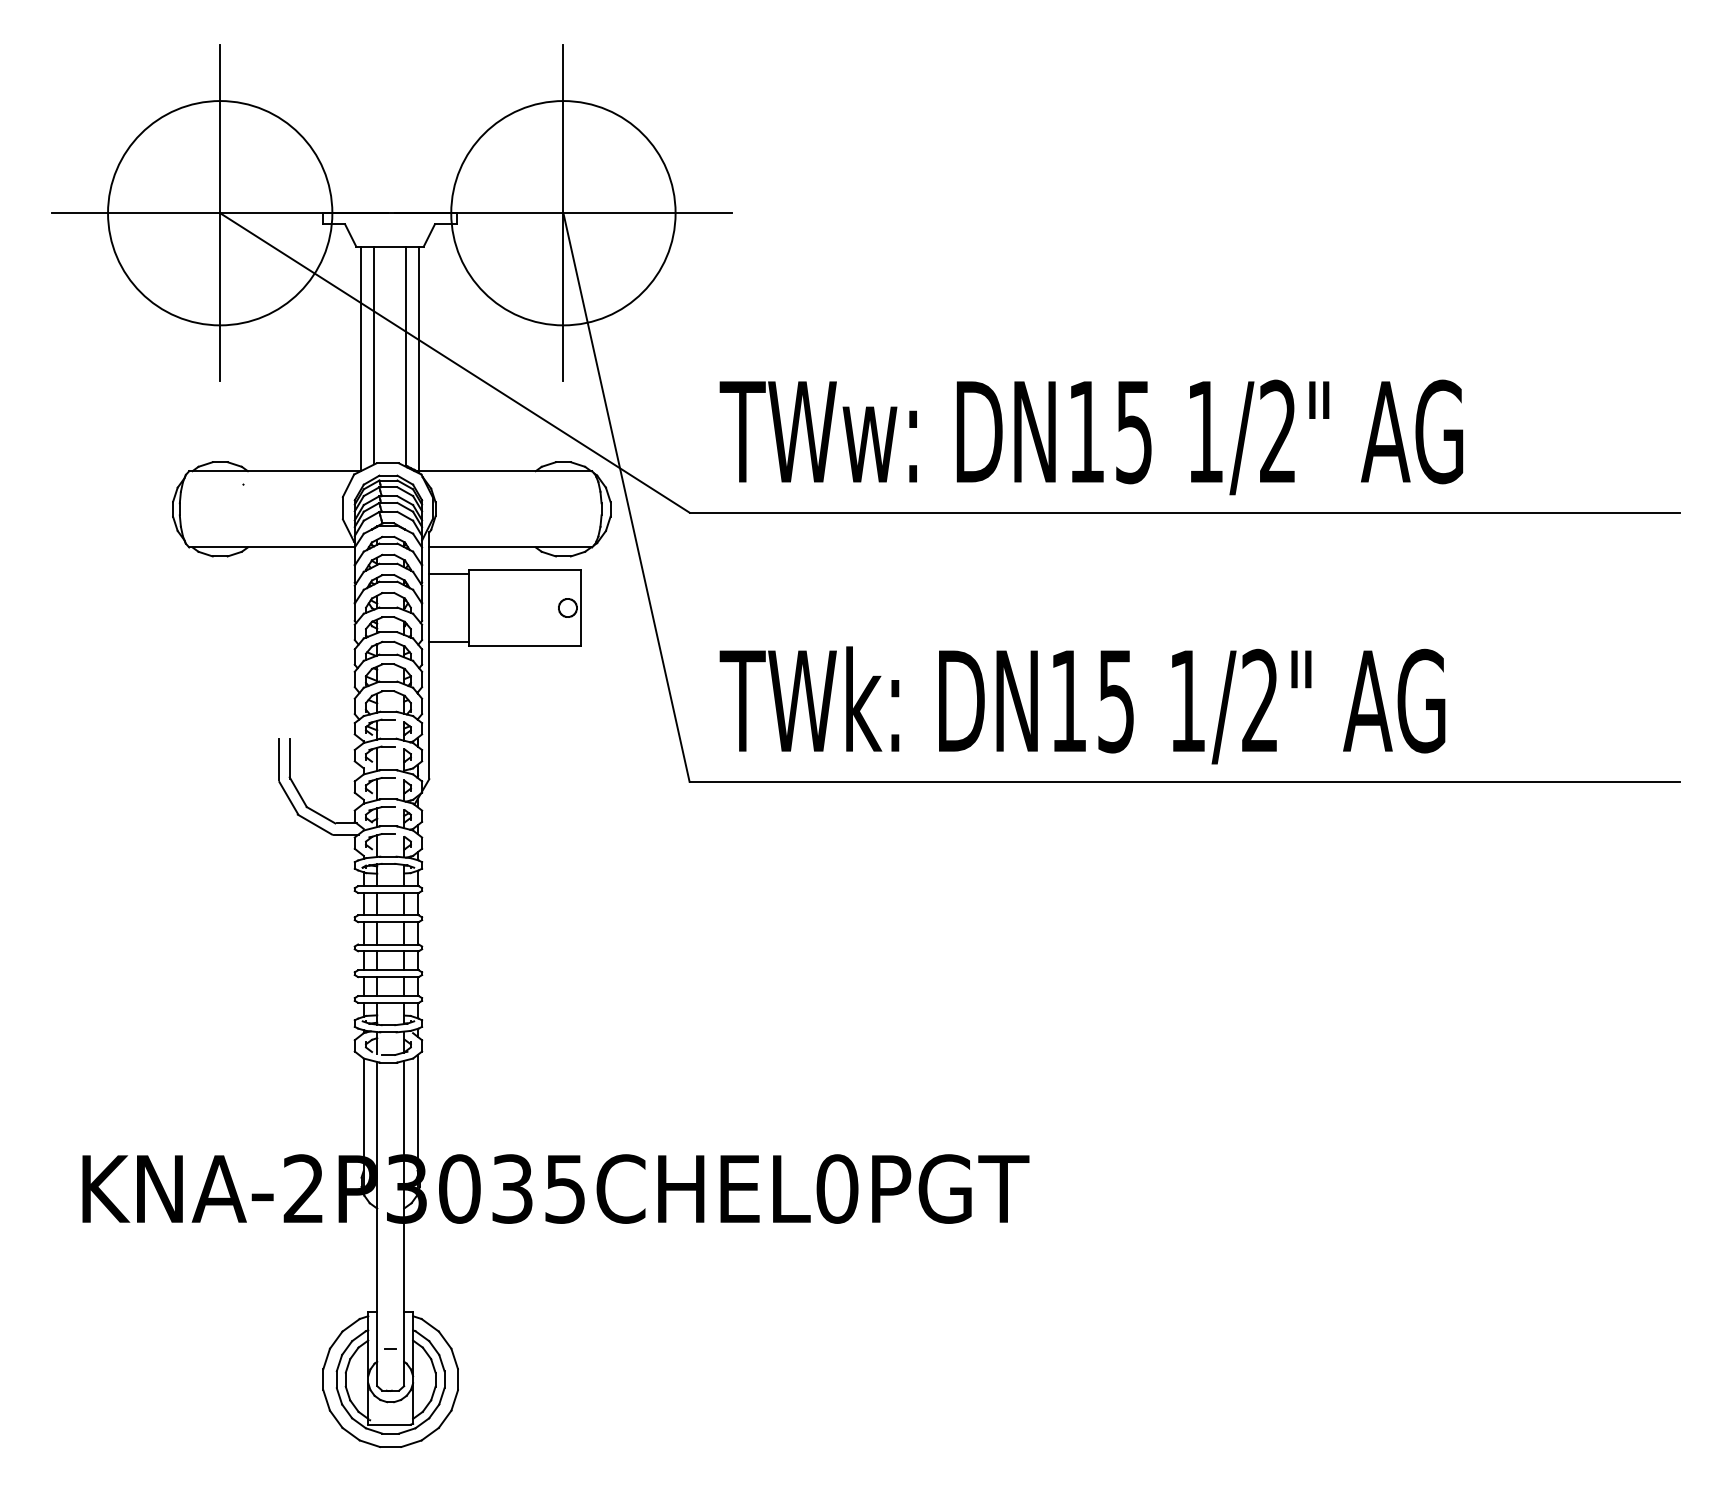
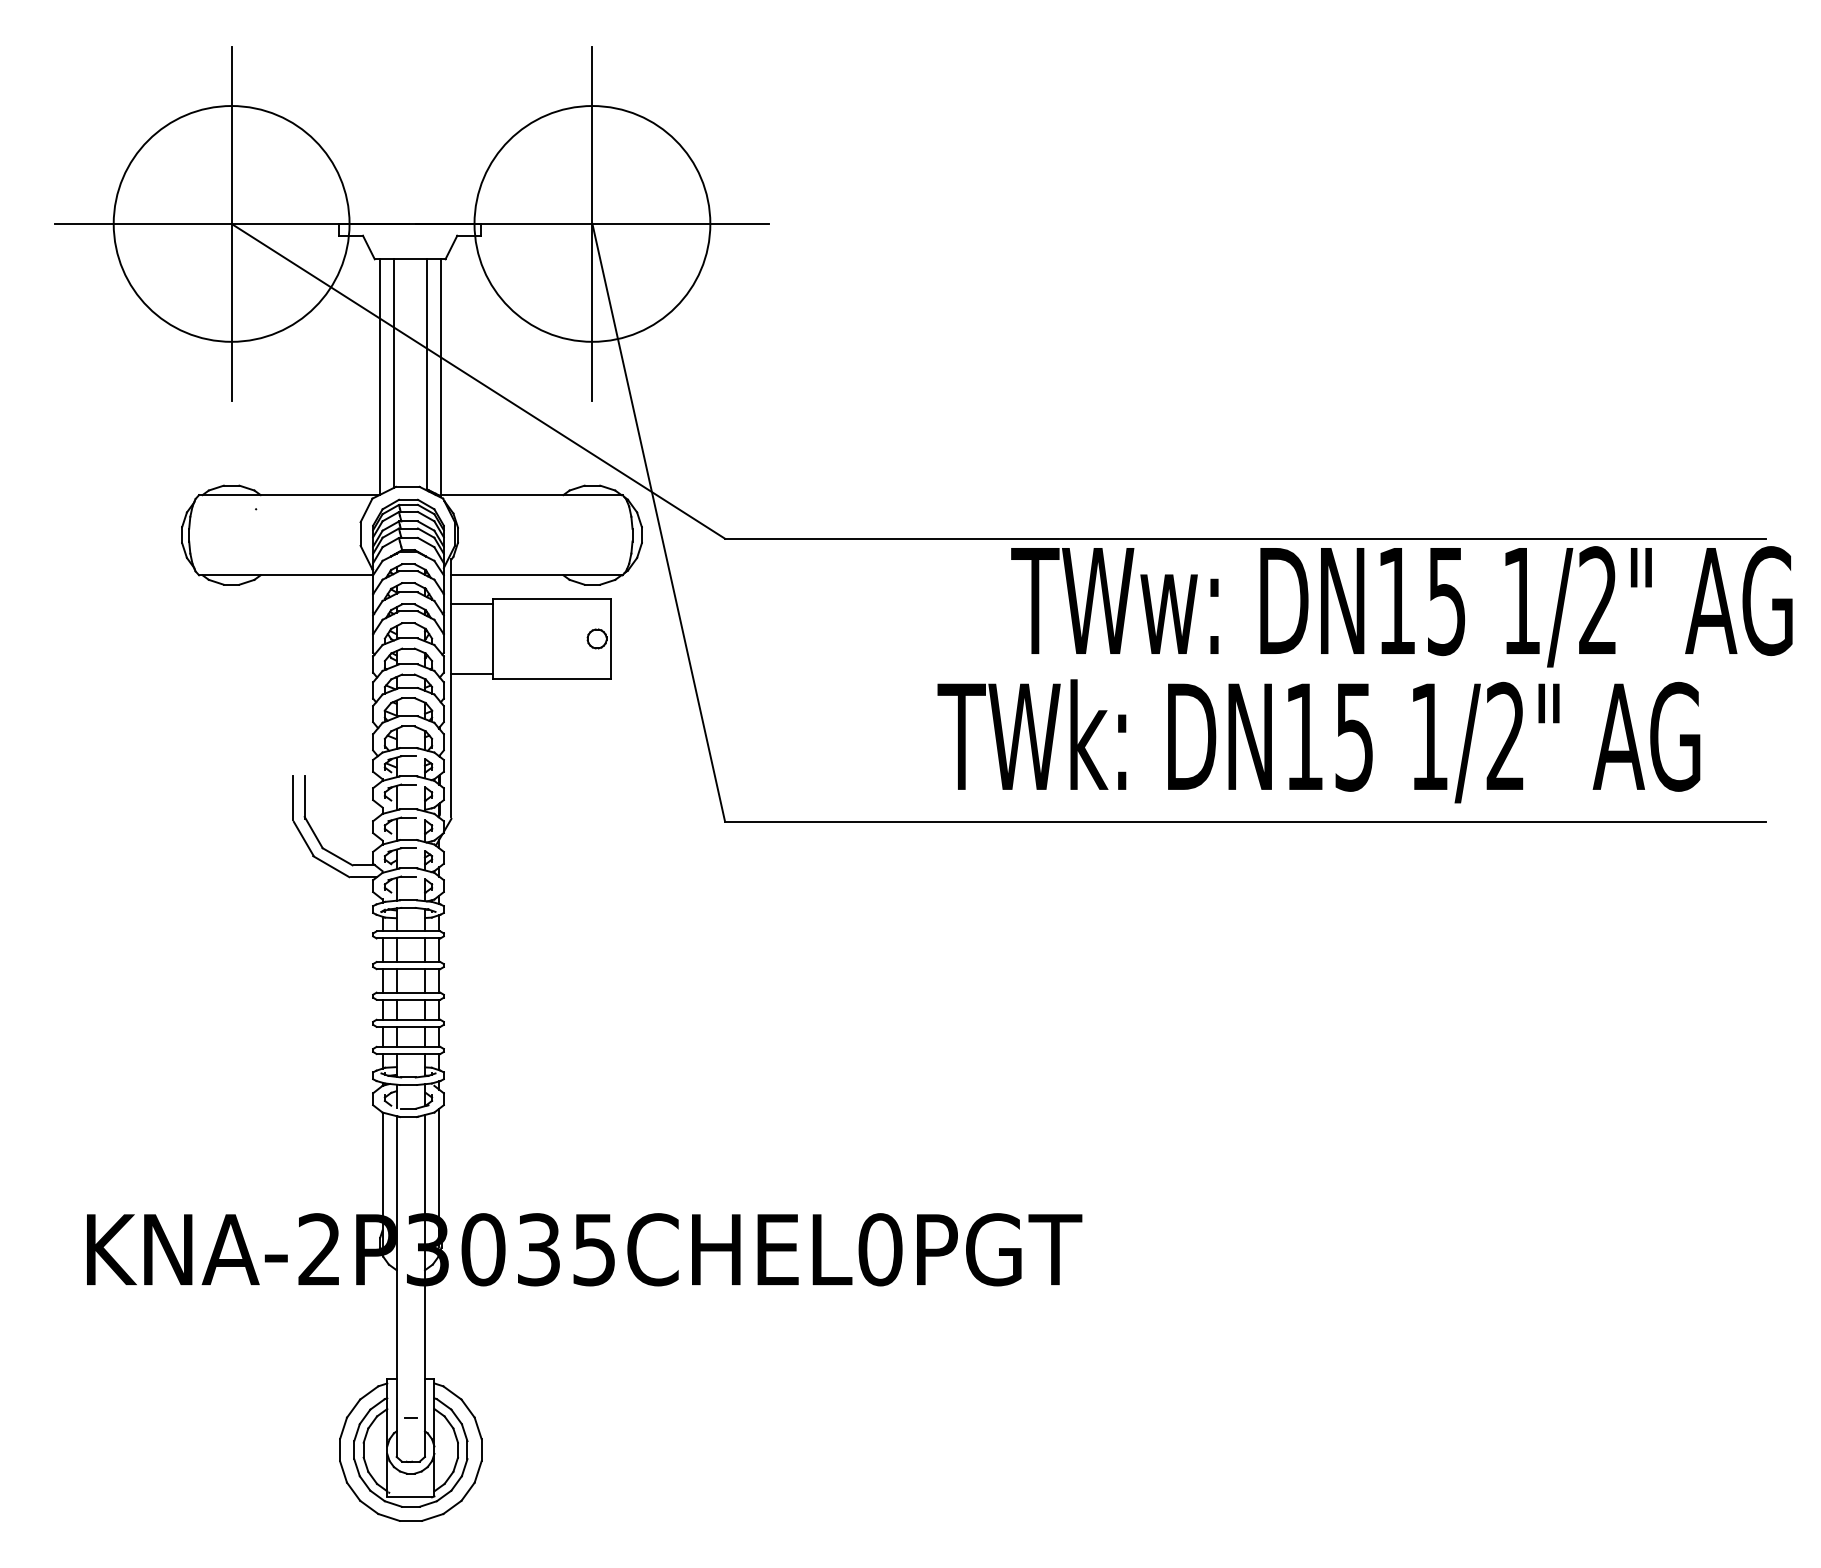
text: (1091, 437) -> (1401, 606), moved
text: (1082, 705) -> (1318, 741), moved

